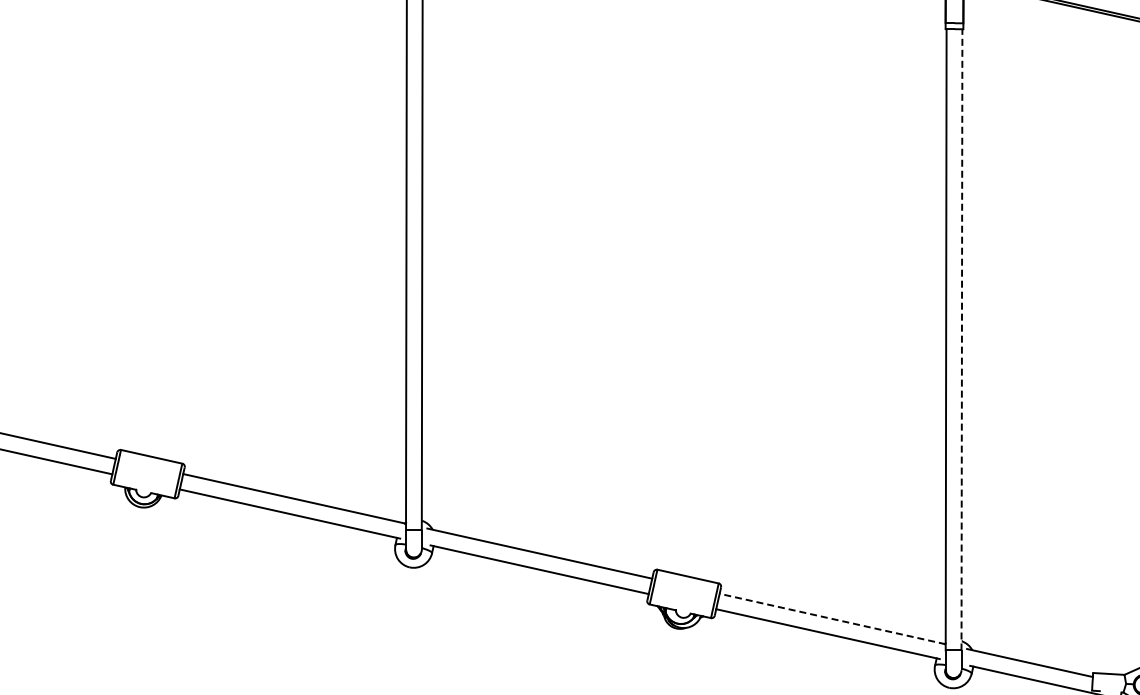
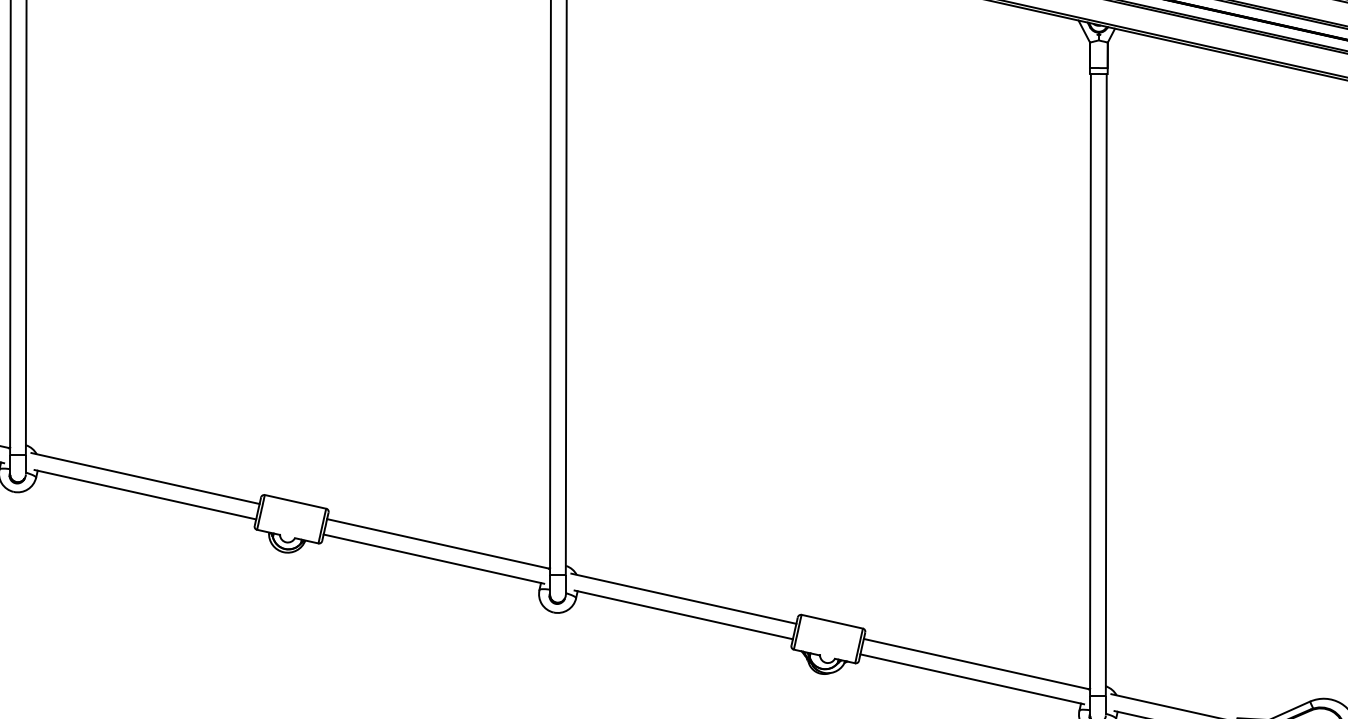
line: (962, 339) -> (1106, 384), dashed -> solid
line: (832, 619) -> (976, 664), dashed -> solid

